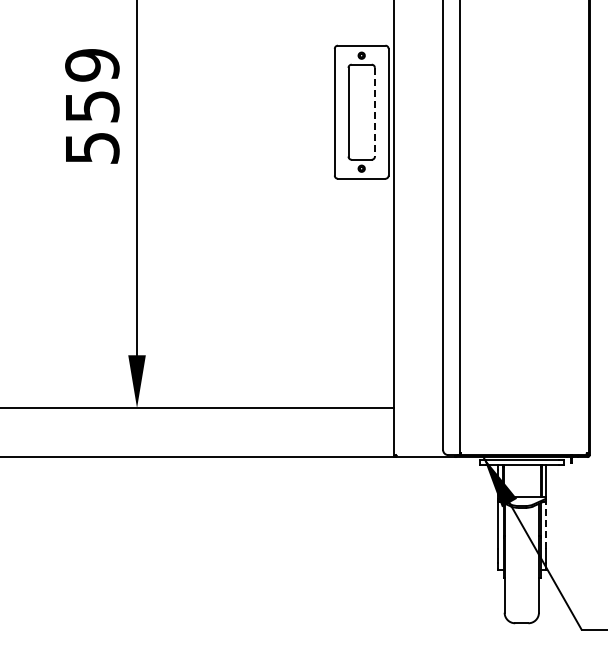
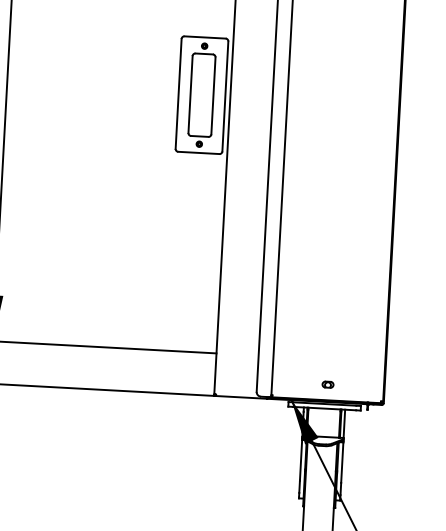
line: (374, 112) -> (213, 96), dashed -> solid
part: (524, 436) -> (327, 384), added
line: (545, 525) -> (342, 462), dashed -> solid

